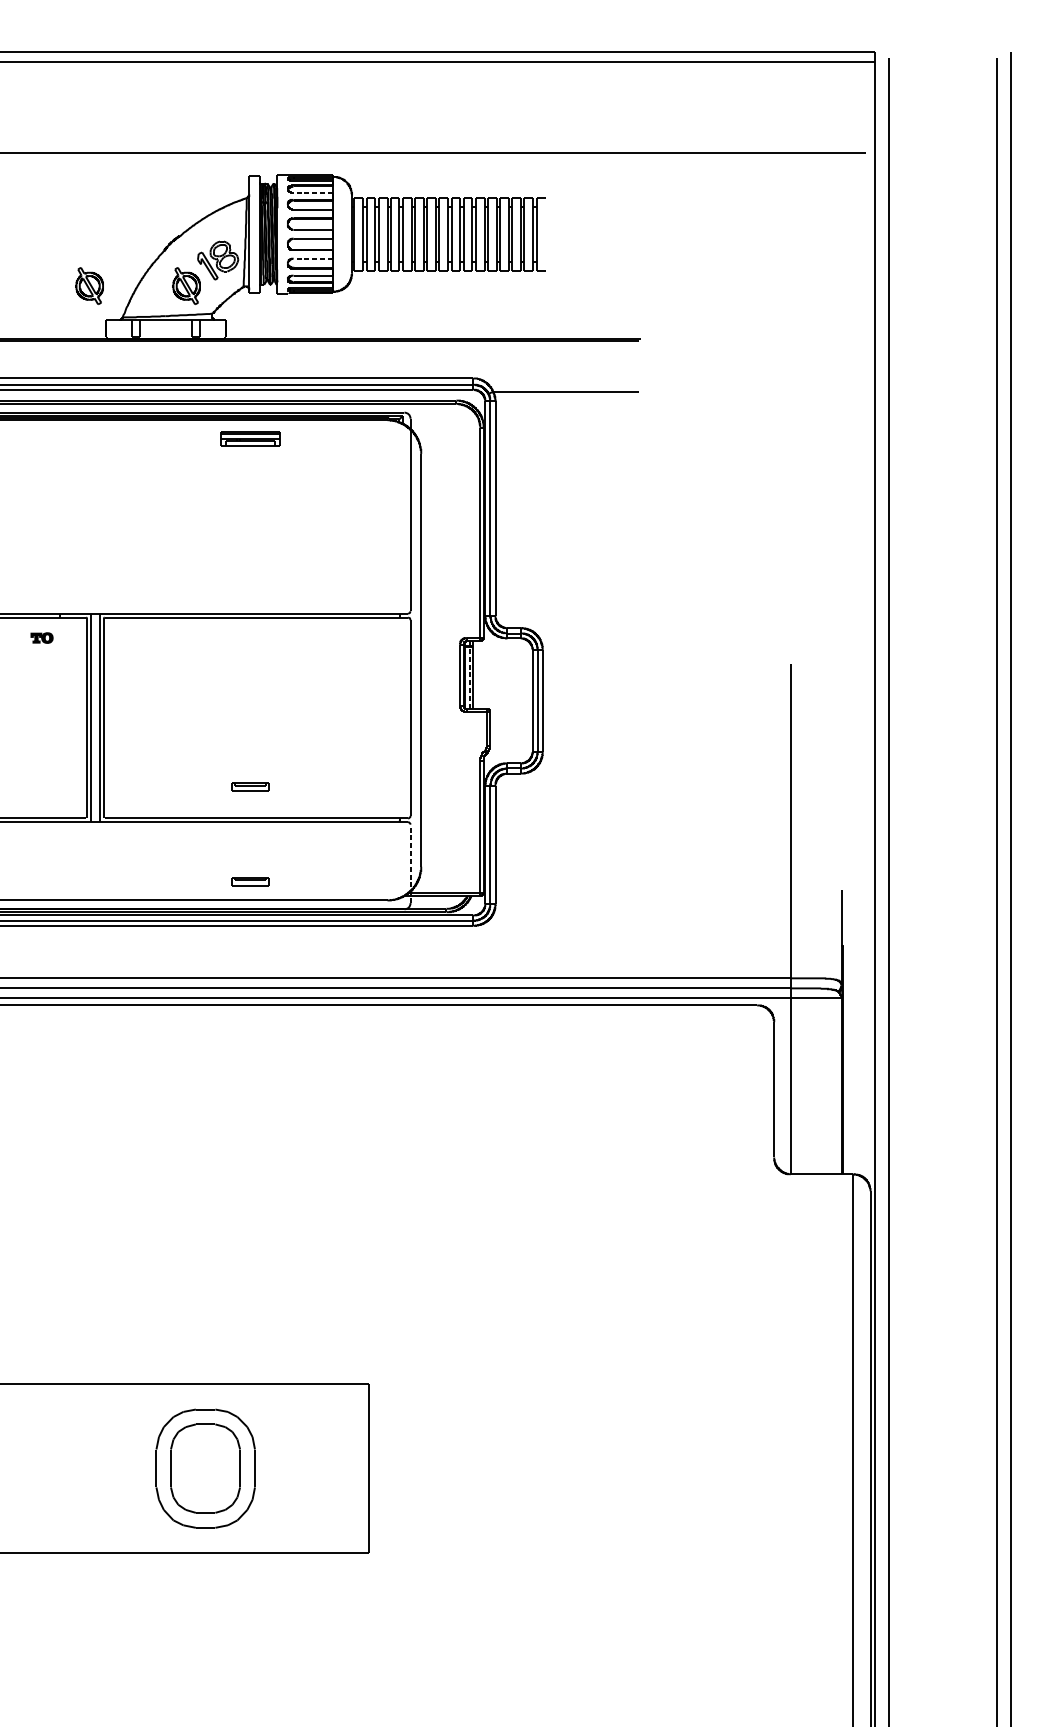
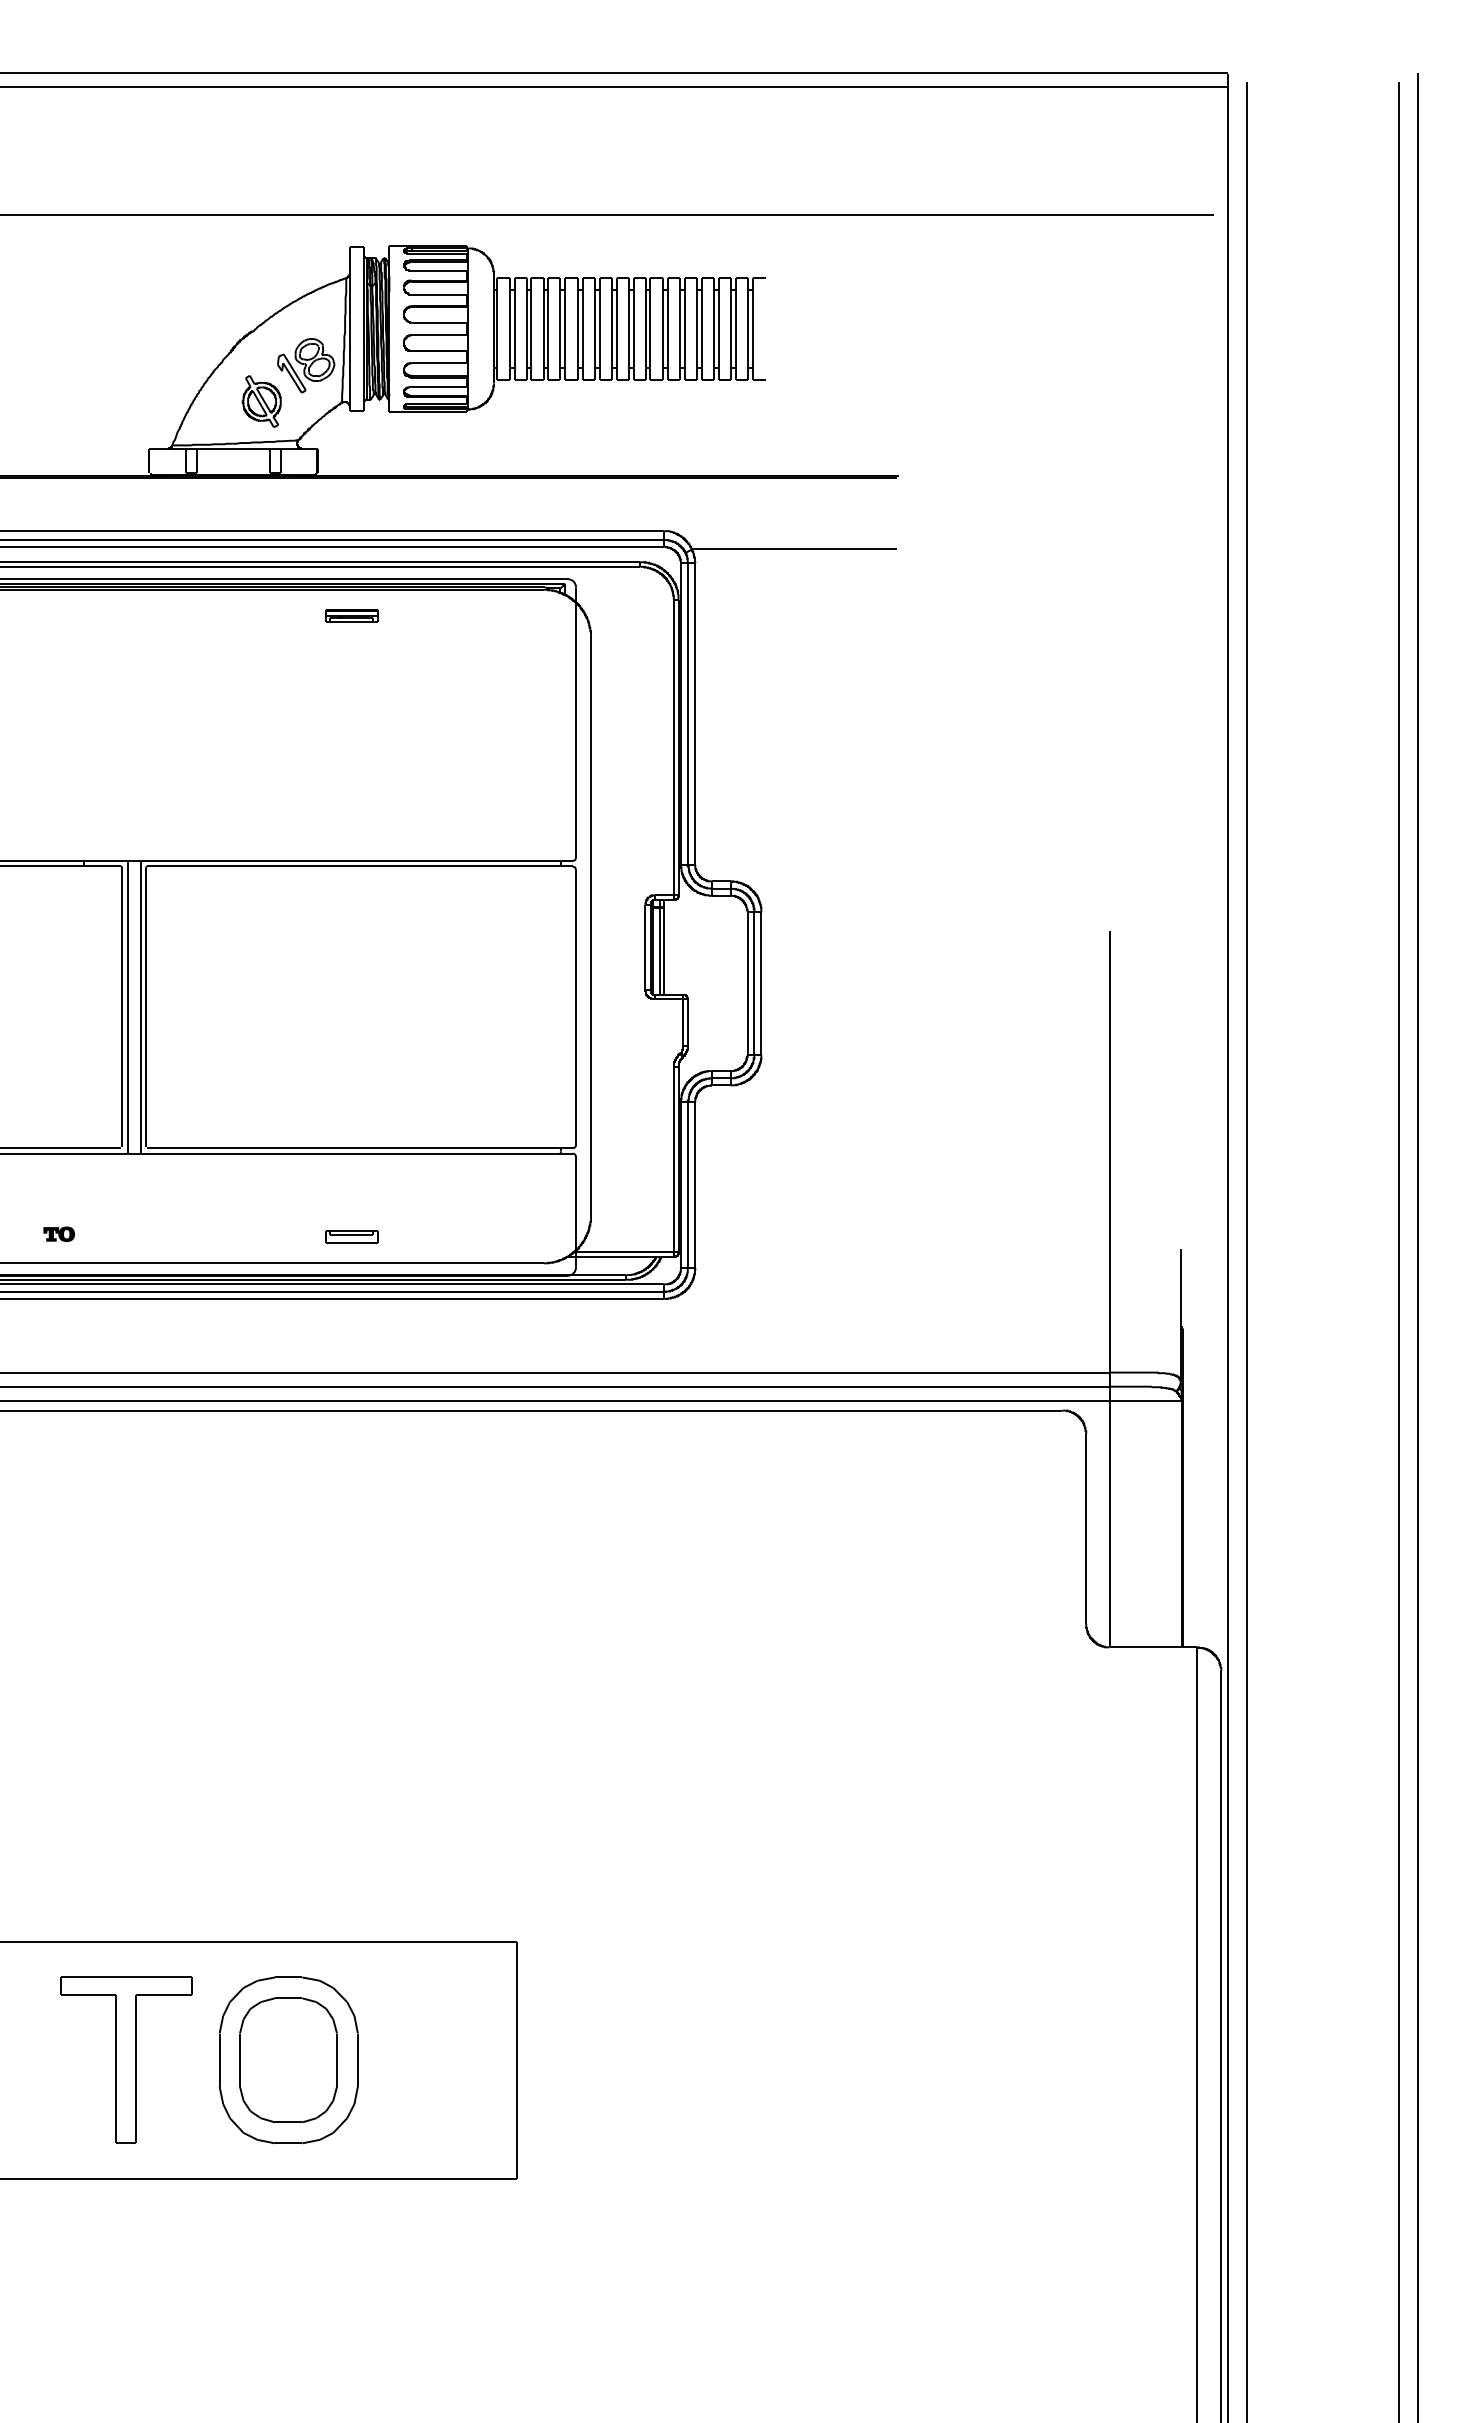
line: (313, 192) -> (439, 270), dashed -> solid
line: (313, 258) -> (439, 363), dashed -> solid
part: (89, 286) -> (125, 401), removed
part: (250, 438) -> (351, 615), size x0.62
part: (41, 638) -> (58, 1234), moved
line: (470, 674) -> (659, 946), dashed -> solid
part: (250, 786) -> (351, 1103), removed
line: (410, 863) -> (576, 1211), dashed -> solid
part: (90, 1468) -> (126, 2059), added

